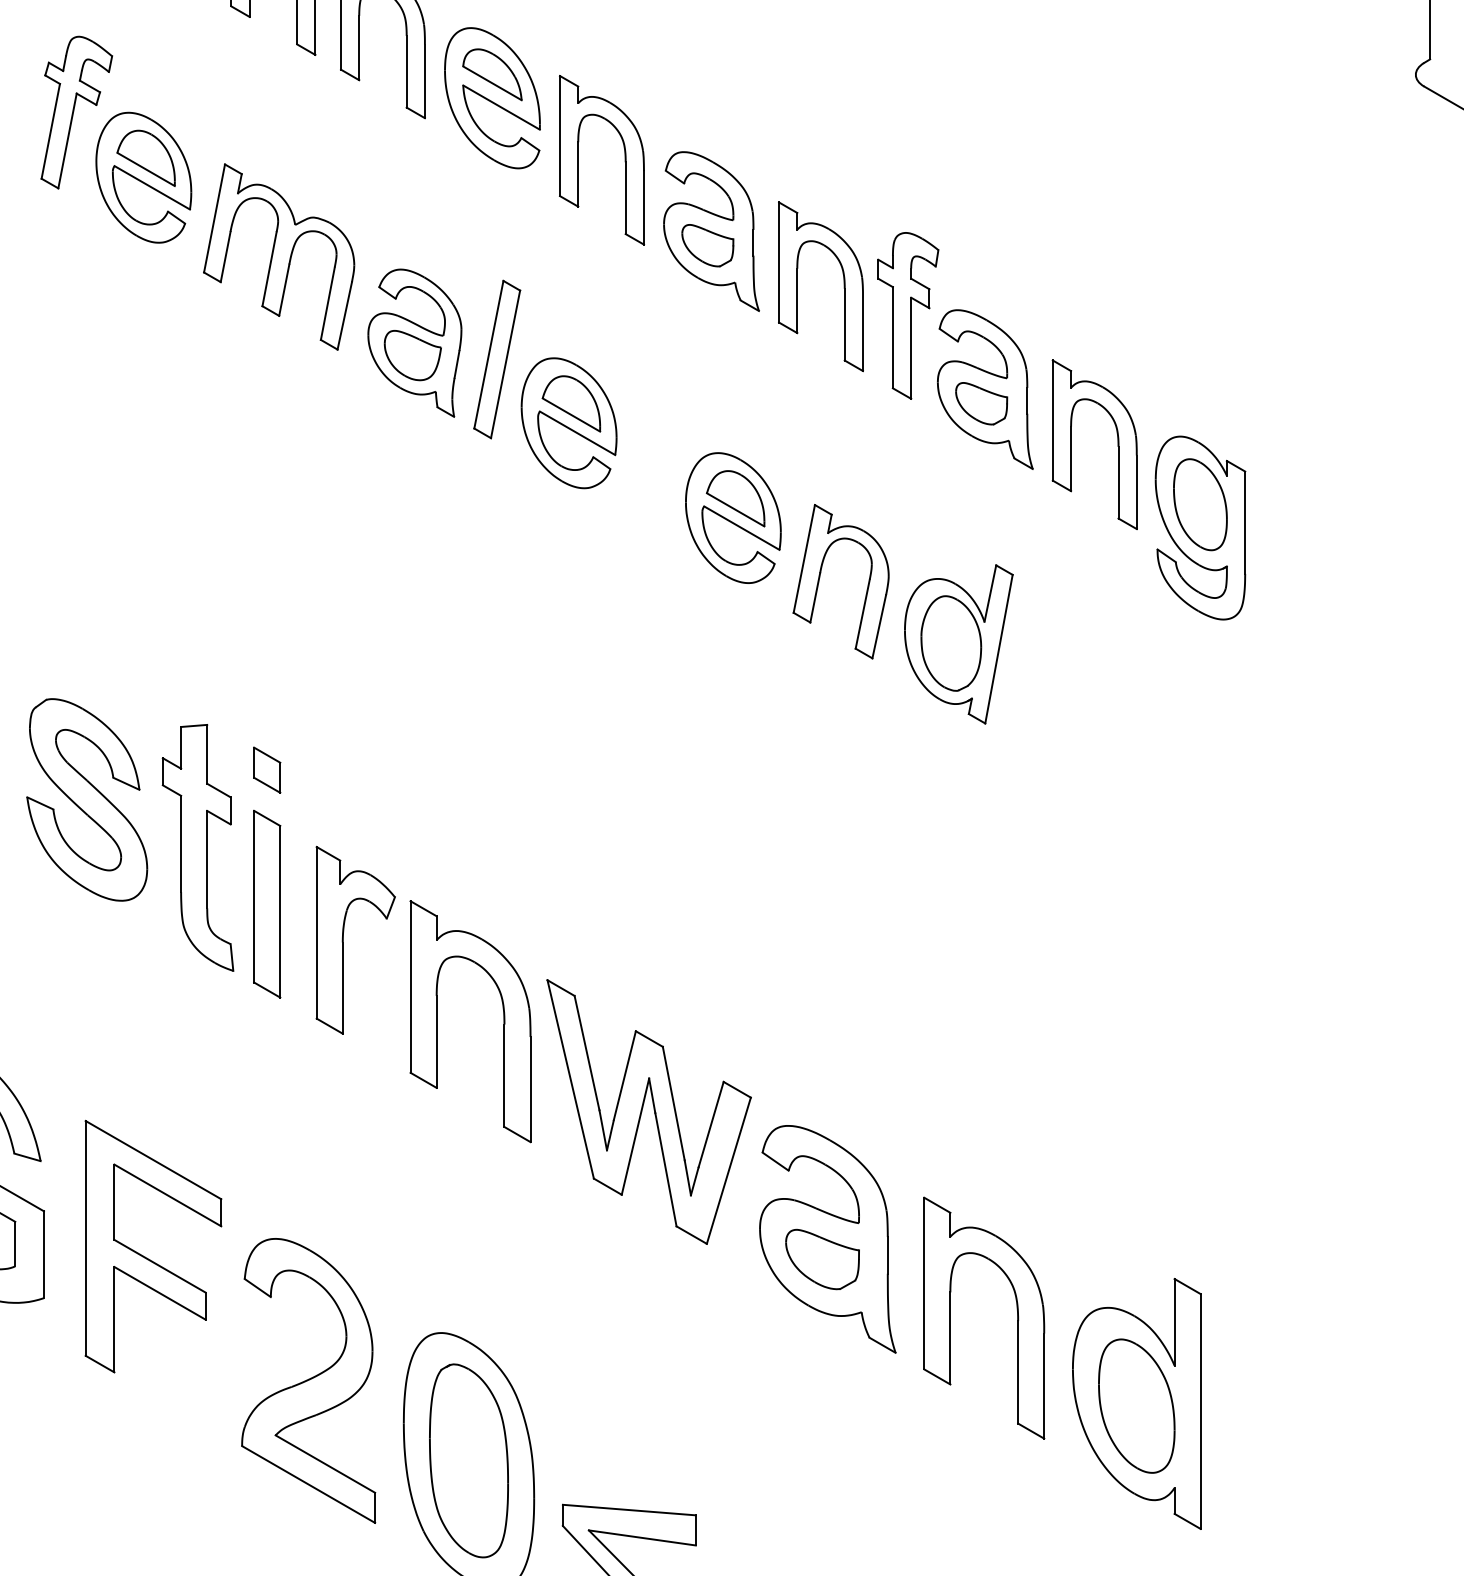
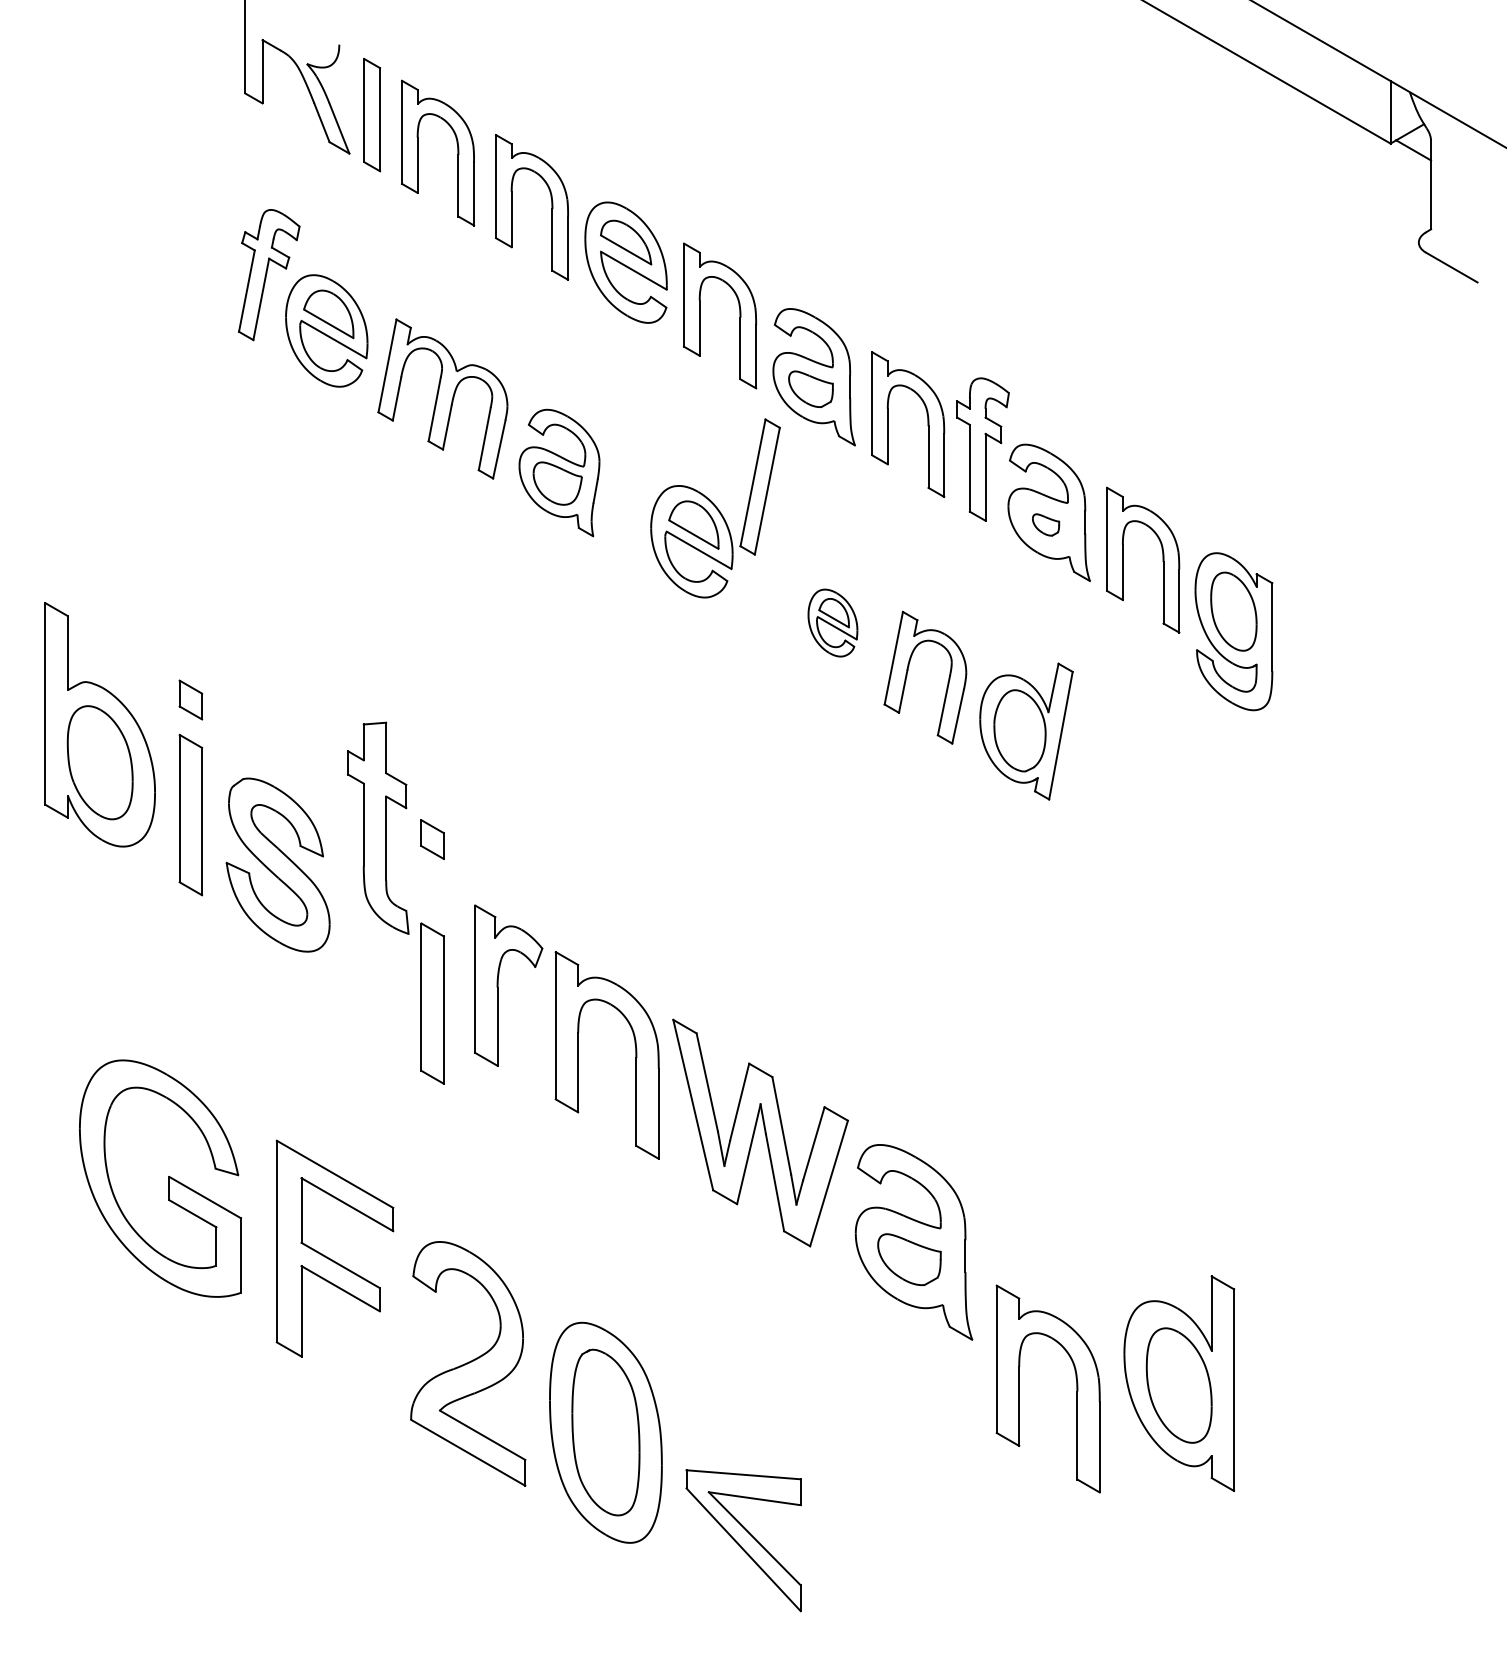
part: (496, 358) -> (759, 486), moved
part: (980, 403) -> (1045, 524), size x0.6
part: (732, 517) -> (832, 622), size x0.6
part: (198, 846) -> (378, 827), moved
part: (266, 904) -> (432, 1003), moved
part: (950, 1317) -> (1019, 1388), moved

